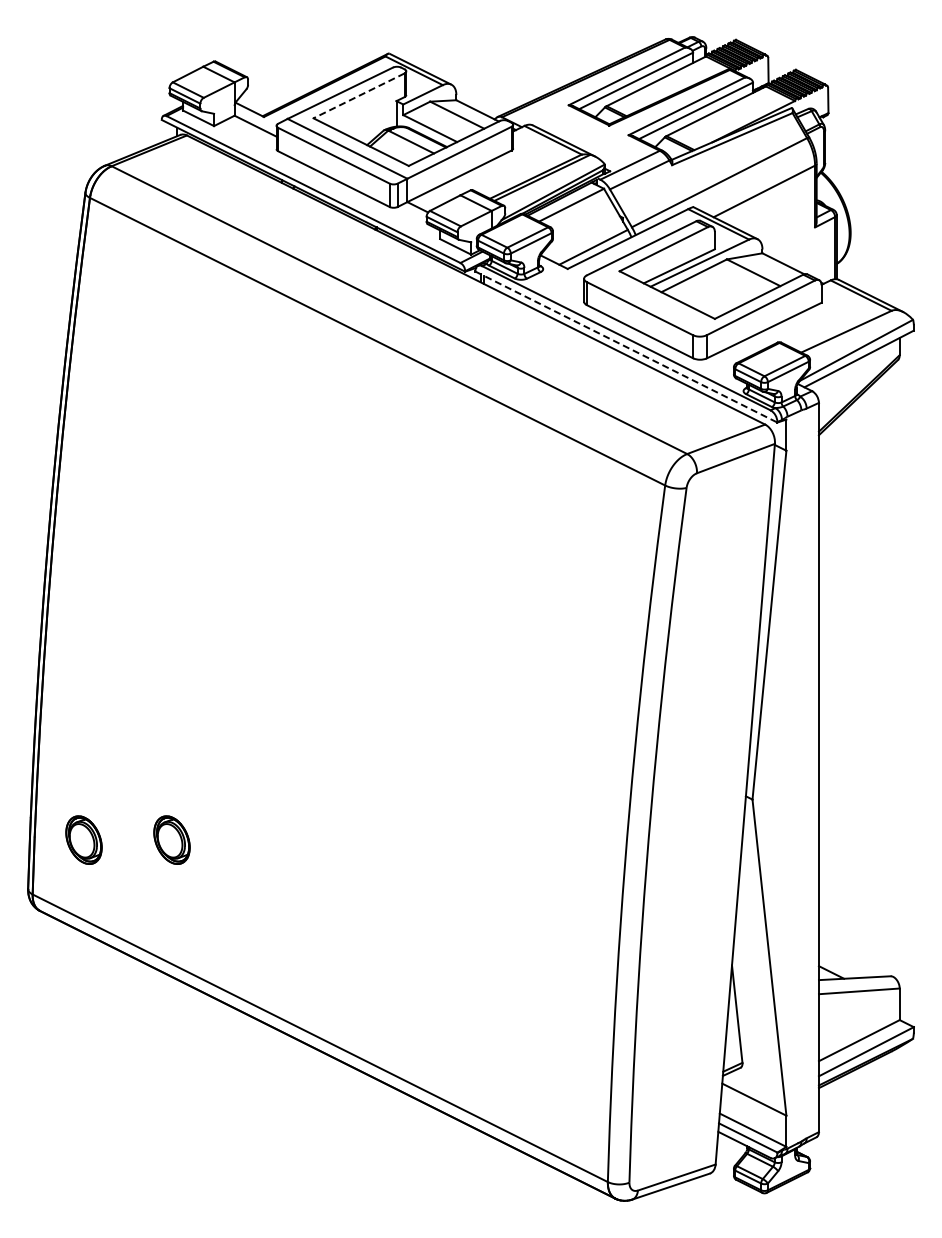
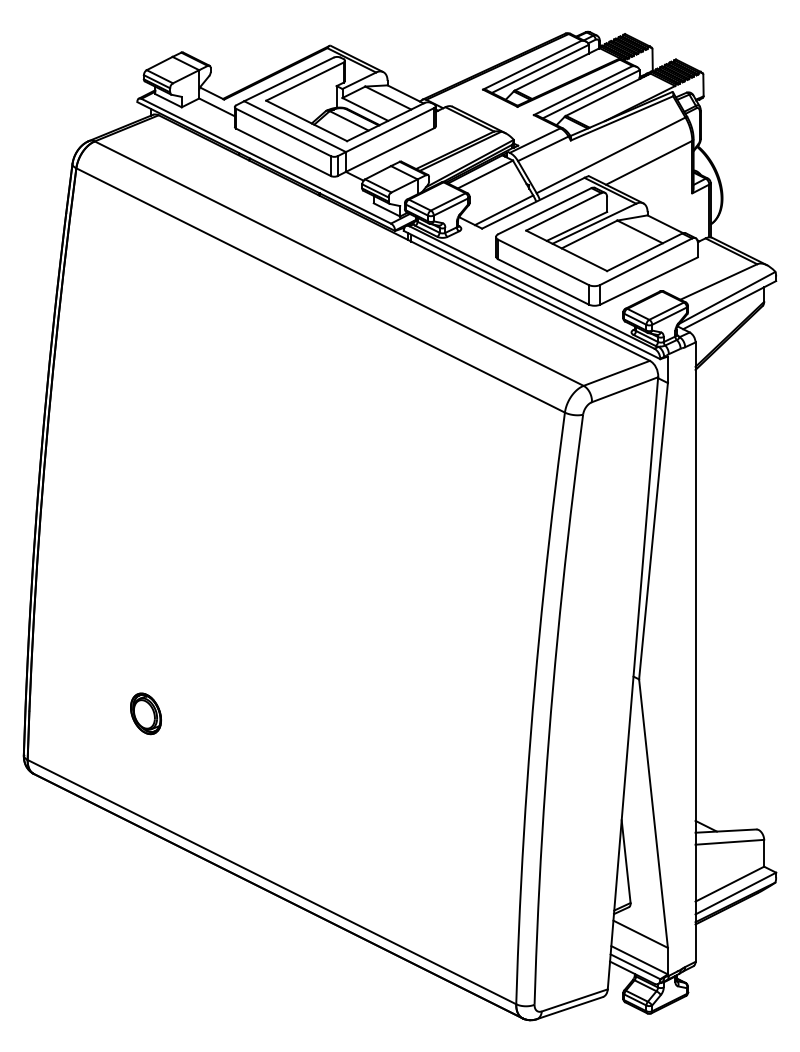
line: (359, 95) -> (305, 81), dashed -> solid
line: (626, 347) -> (532, 295), dashed -> solid
part: (83, 839) -> (70, 713), removed

